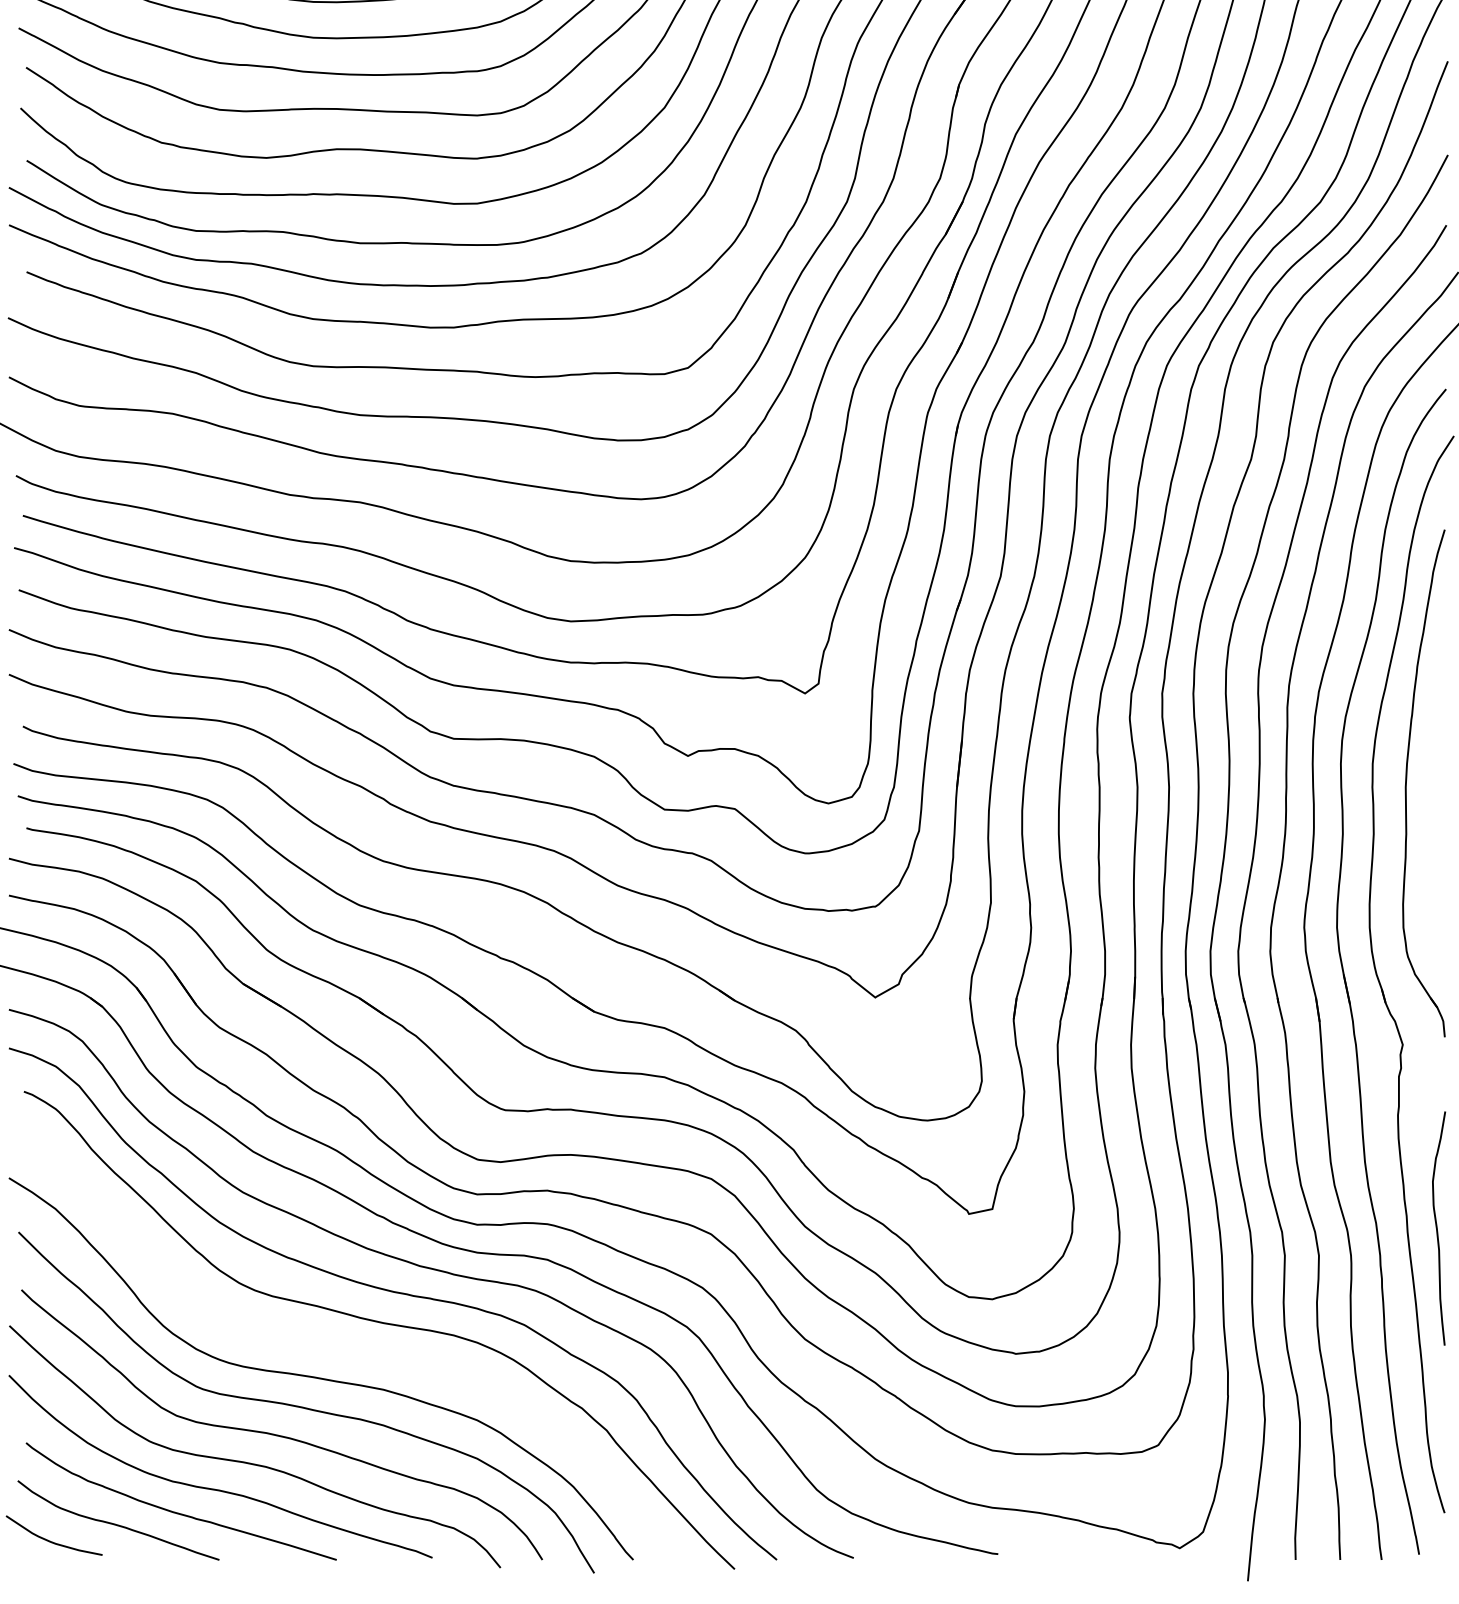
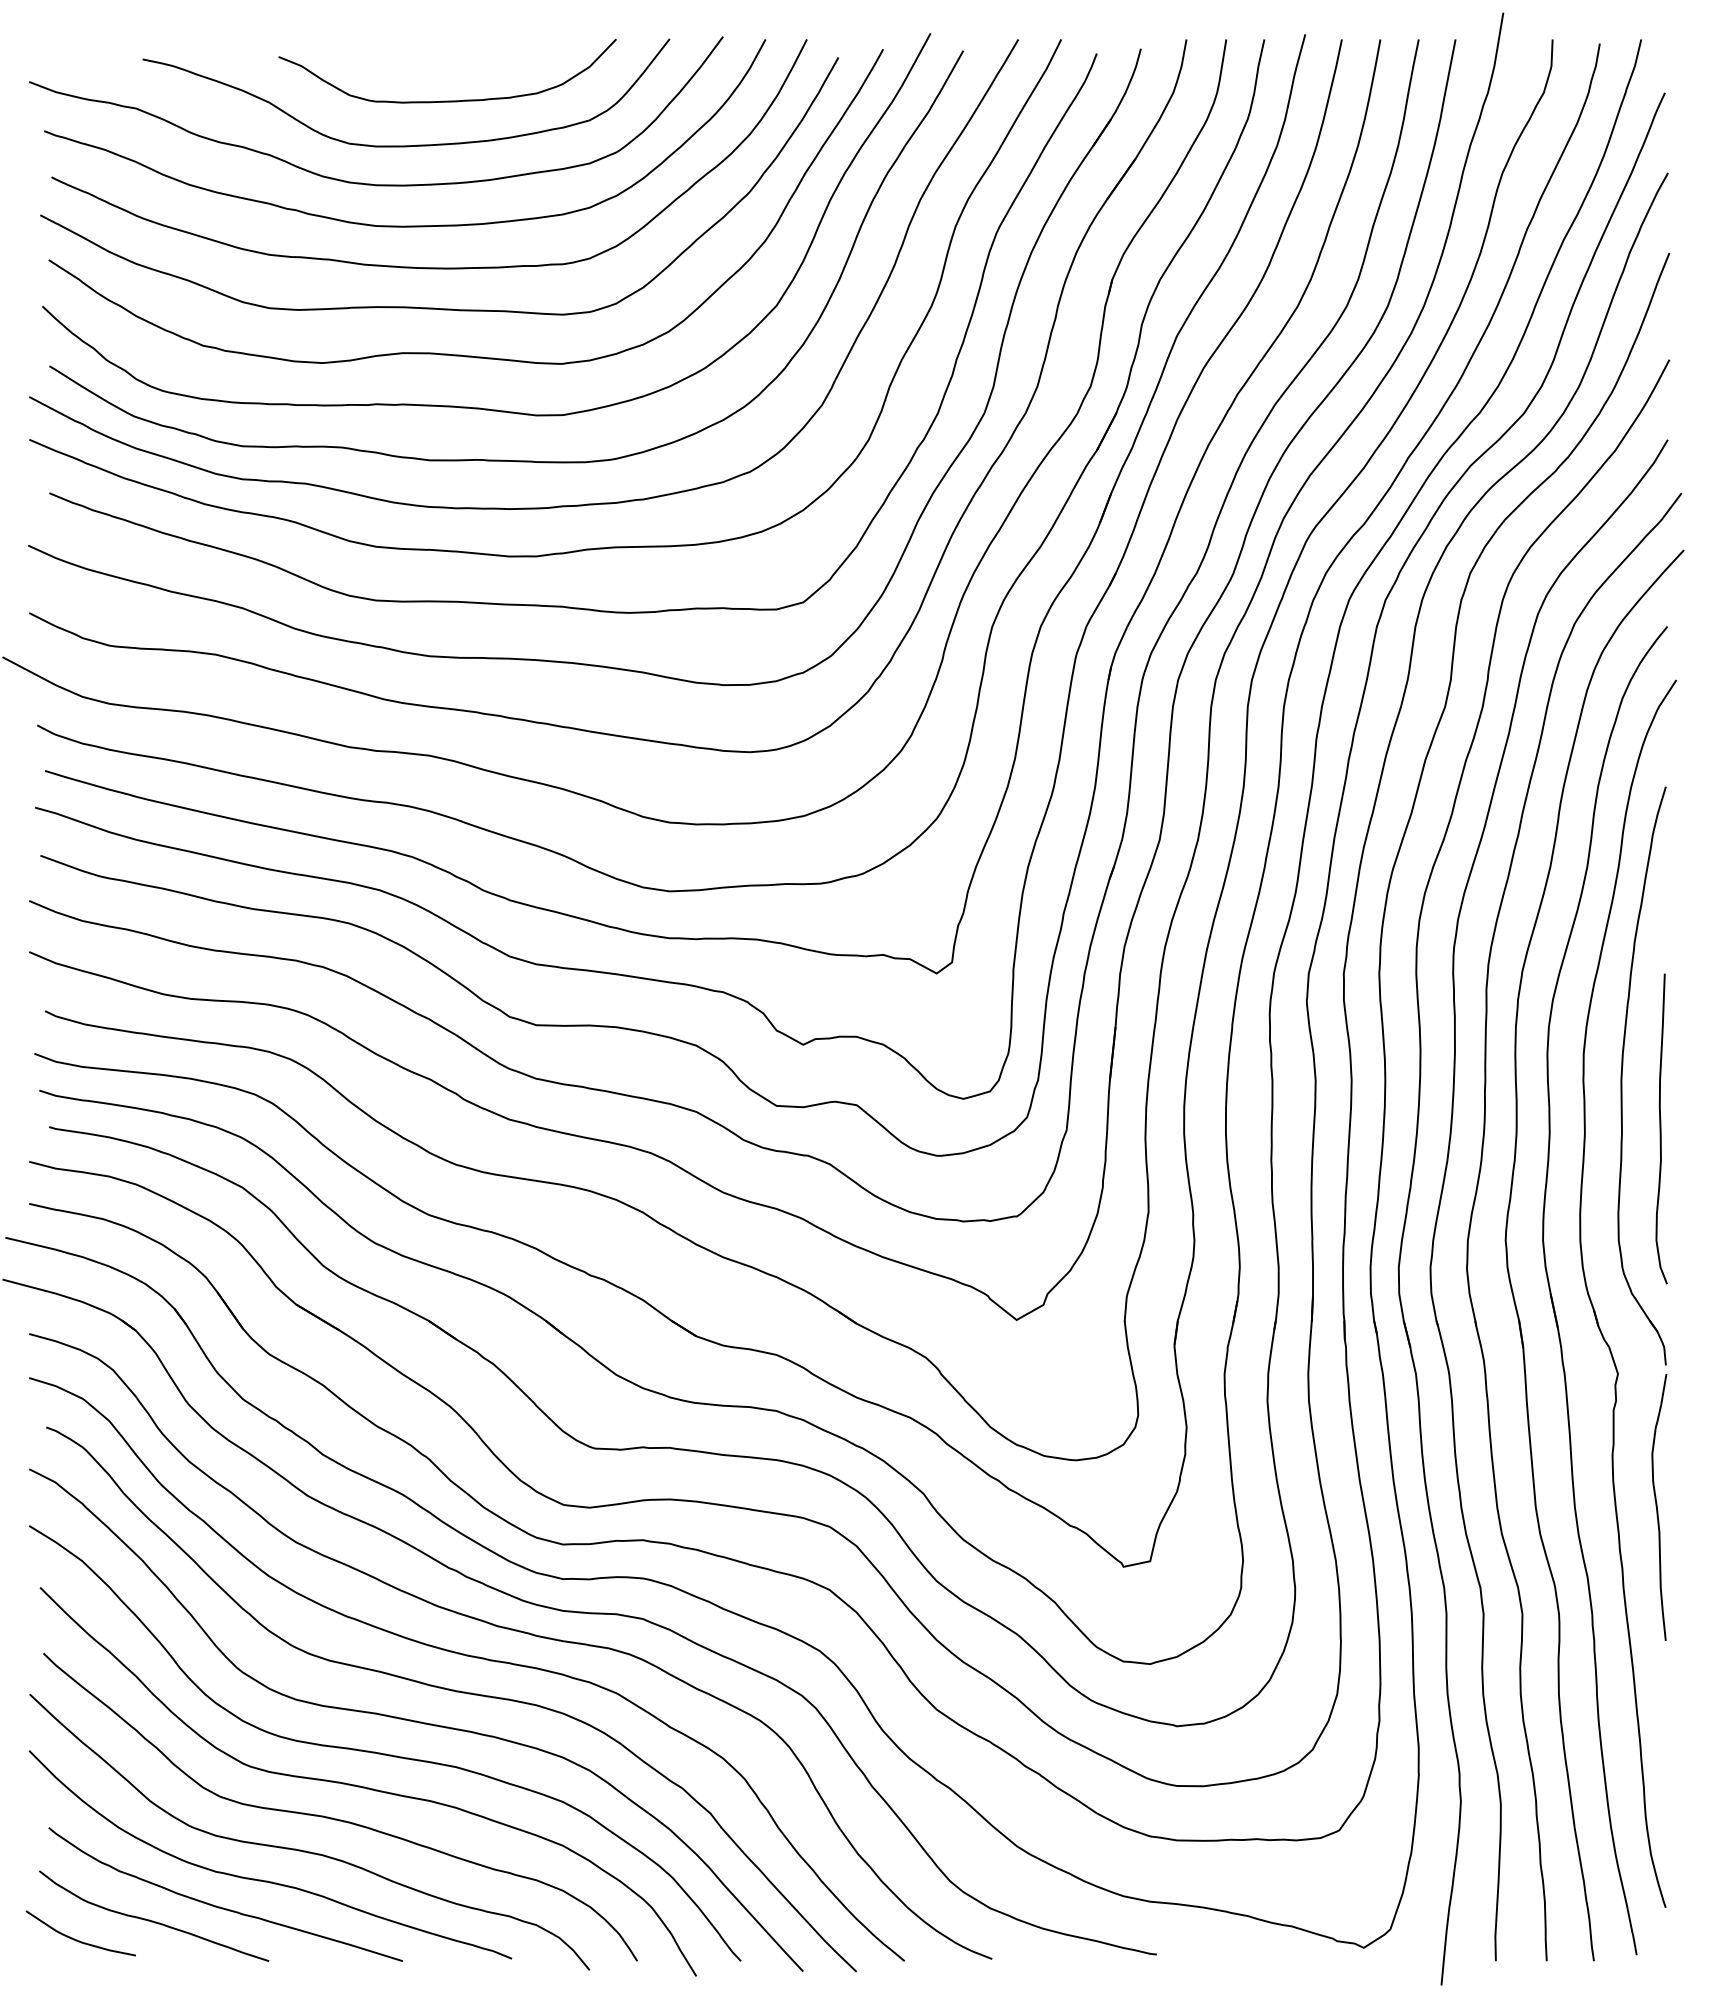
curve: (1440, 829) -> (1661, 1128), added
curve: (1437, 1228) -> (1657, 1507), moved
curve: (348, 1348) -> (416, 1720), added

